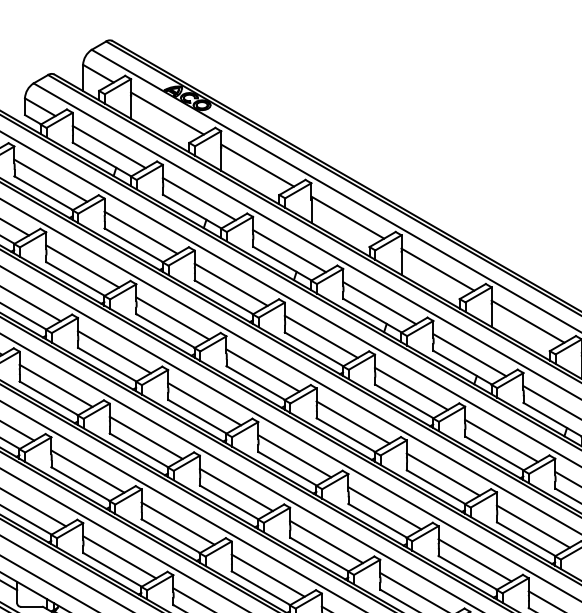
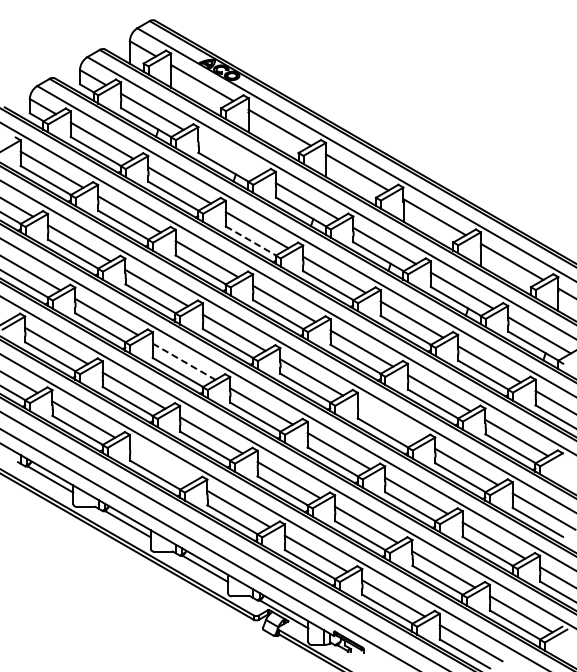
line: (199, 199) -> (229, 156), removed
line: (223, 296) -> (250, 240), solid -> dashed
line: (146, 437) -> (184, 361), solid -> dashed
line: (384, 508) -> (388, 422), removed
line: (118, 557) -> (160, 464), removed

